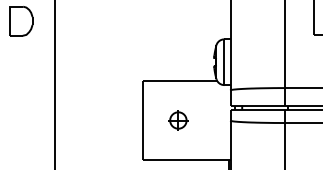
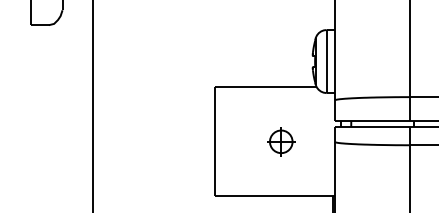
part: (178, 120) -> (281, 141), moved

